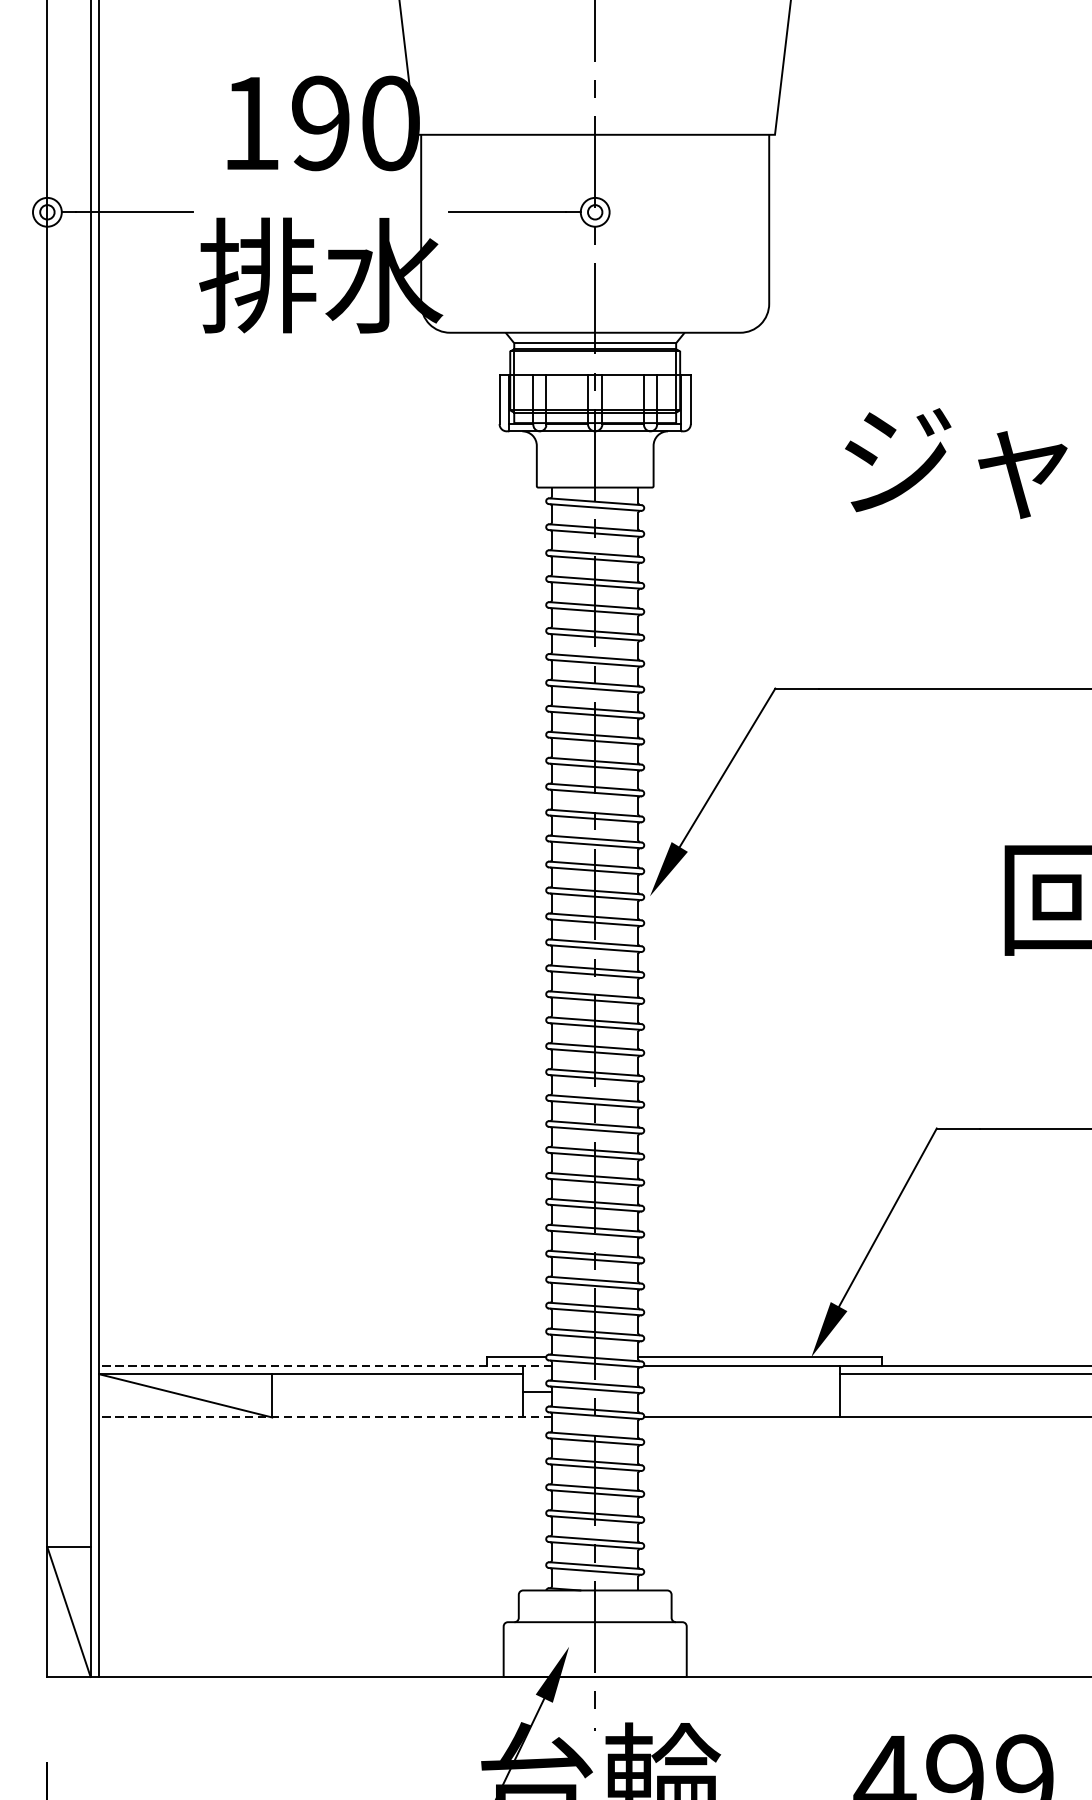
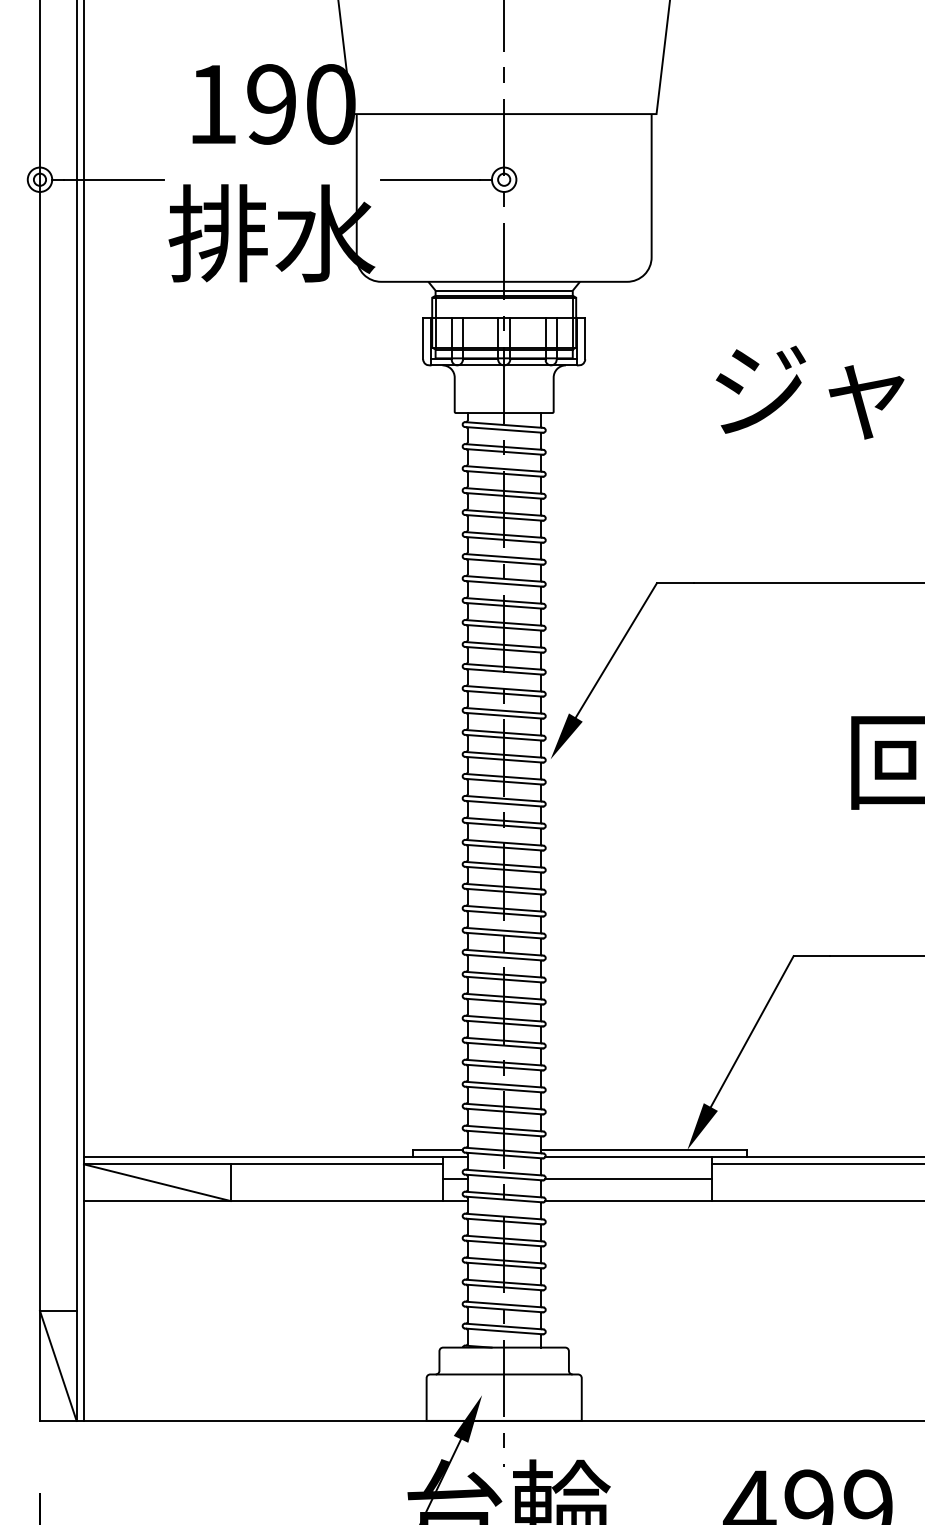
line: (325, 1366) -> (275, 1157), dashed -> solid
line: (741, 1392) -> (628, 1179), added
line: (325, 1418) -> (275, 1201), dashed -> solid

